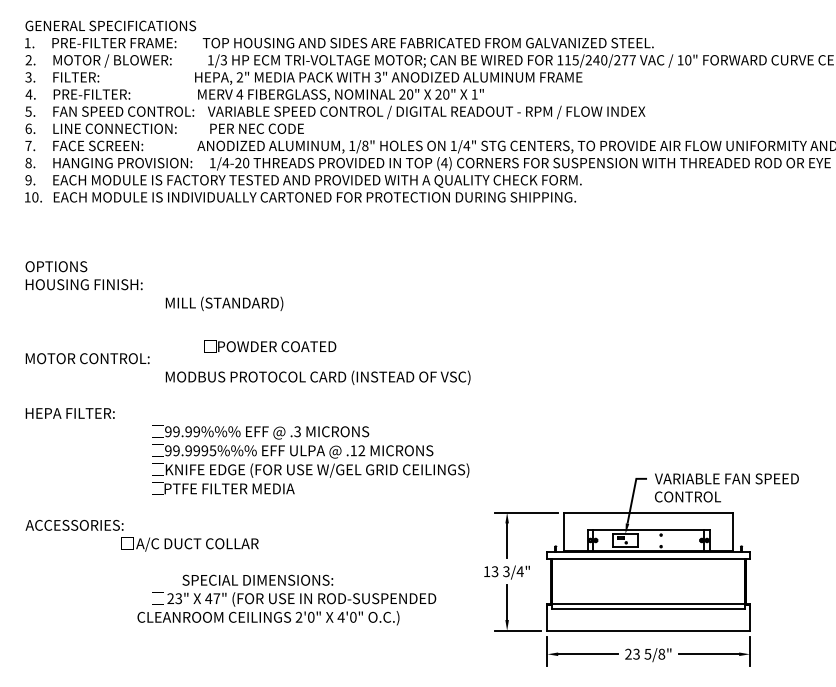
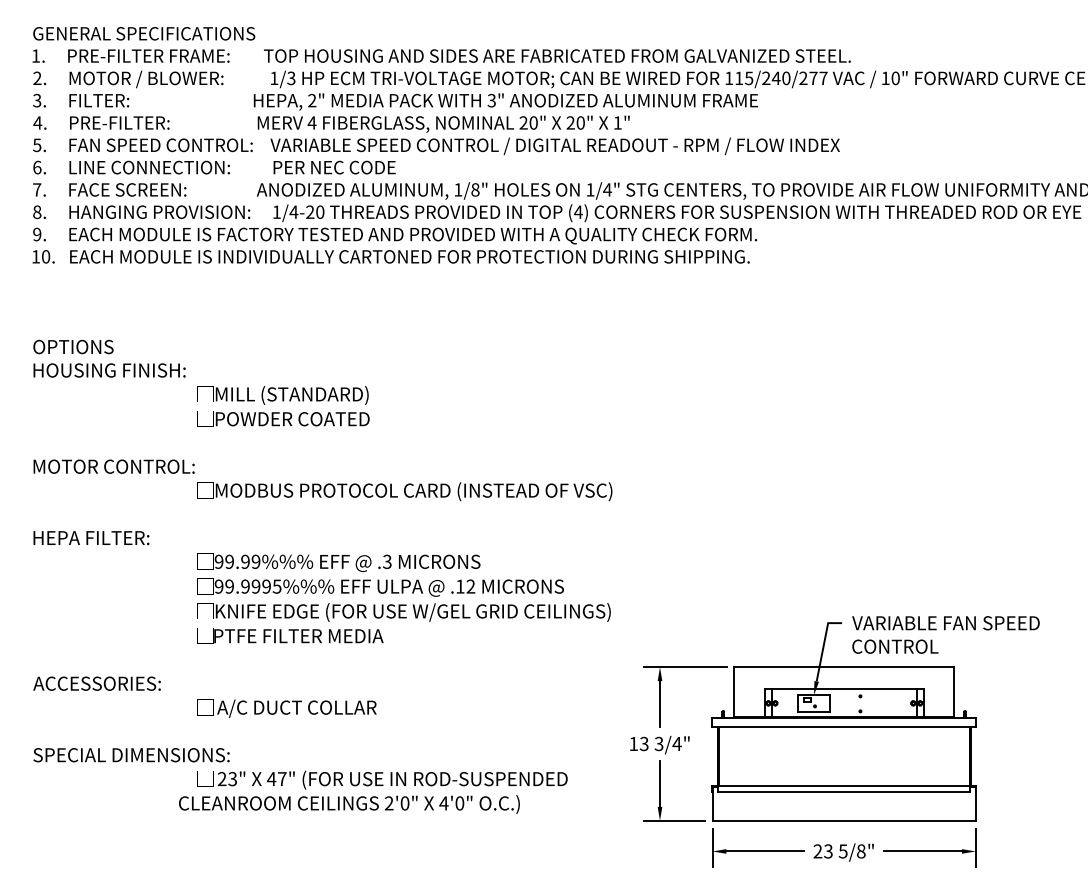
text: (270, 346) -> (283, 418), moved
text: (189, 544) -> (286, 708), moved
text: (257, 580) -> (131, 755), moved

